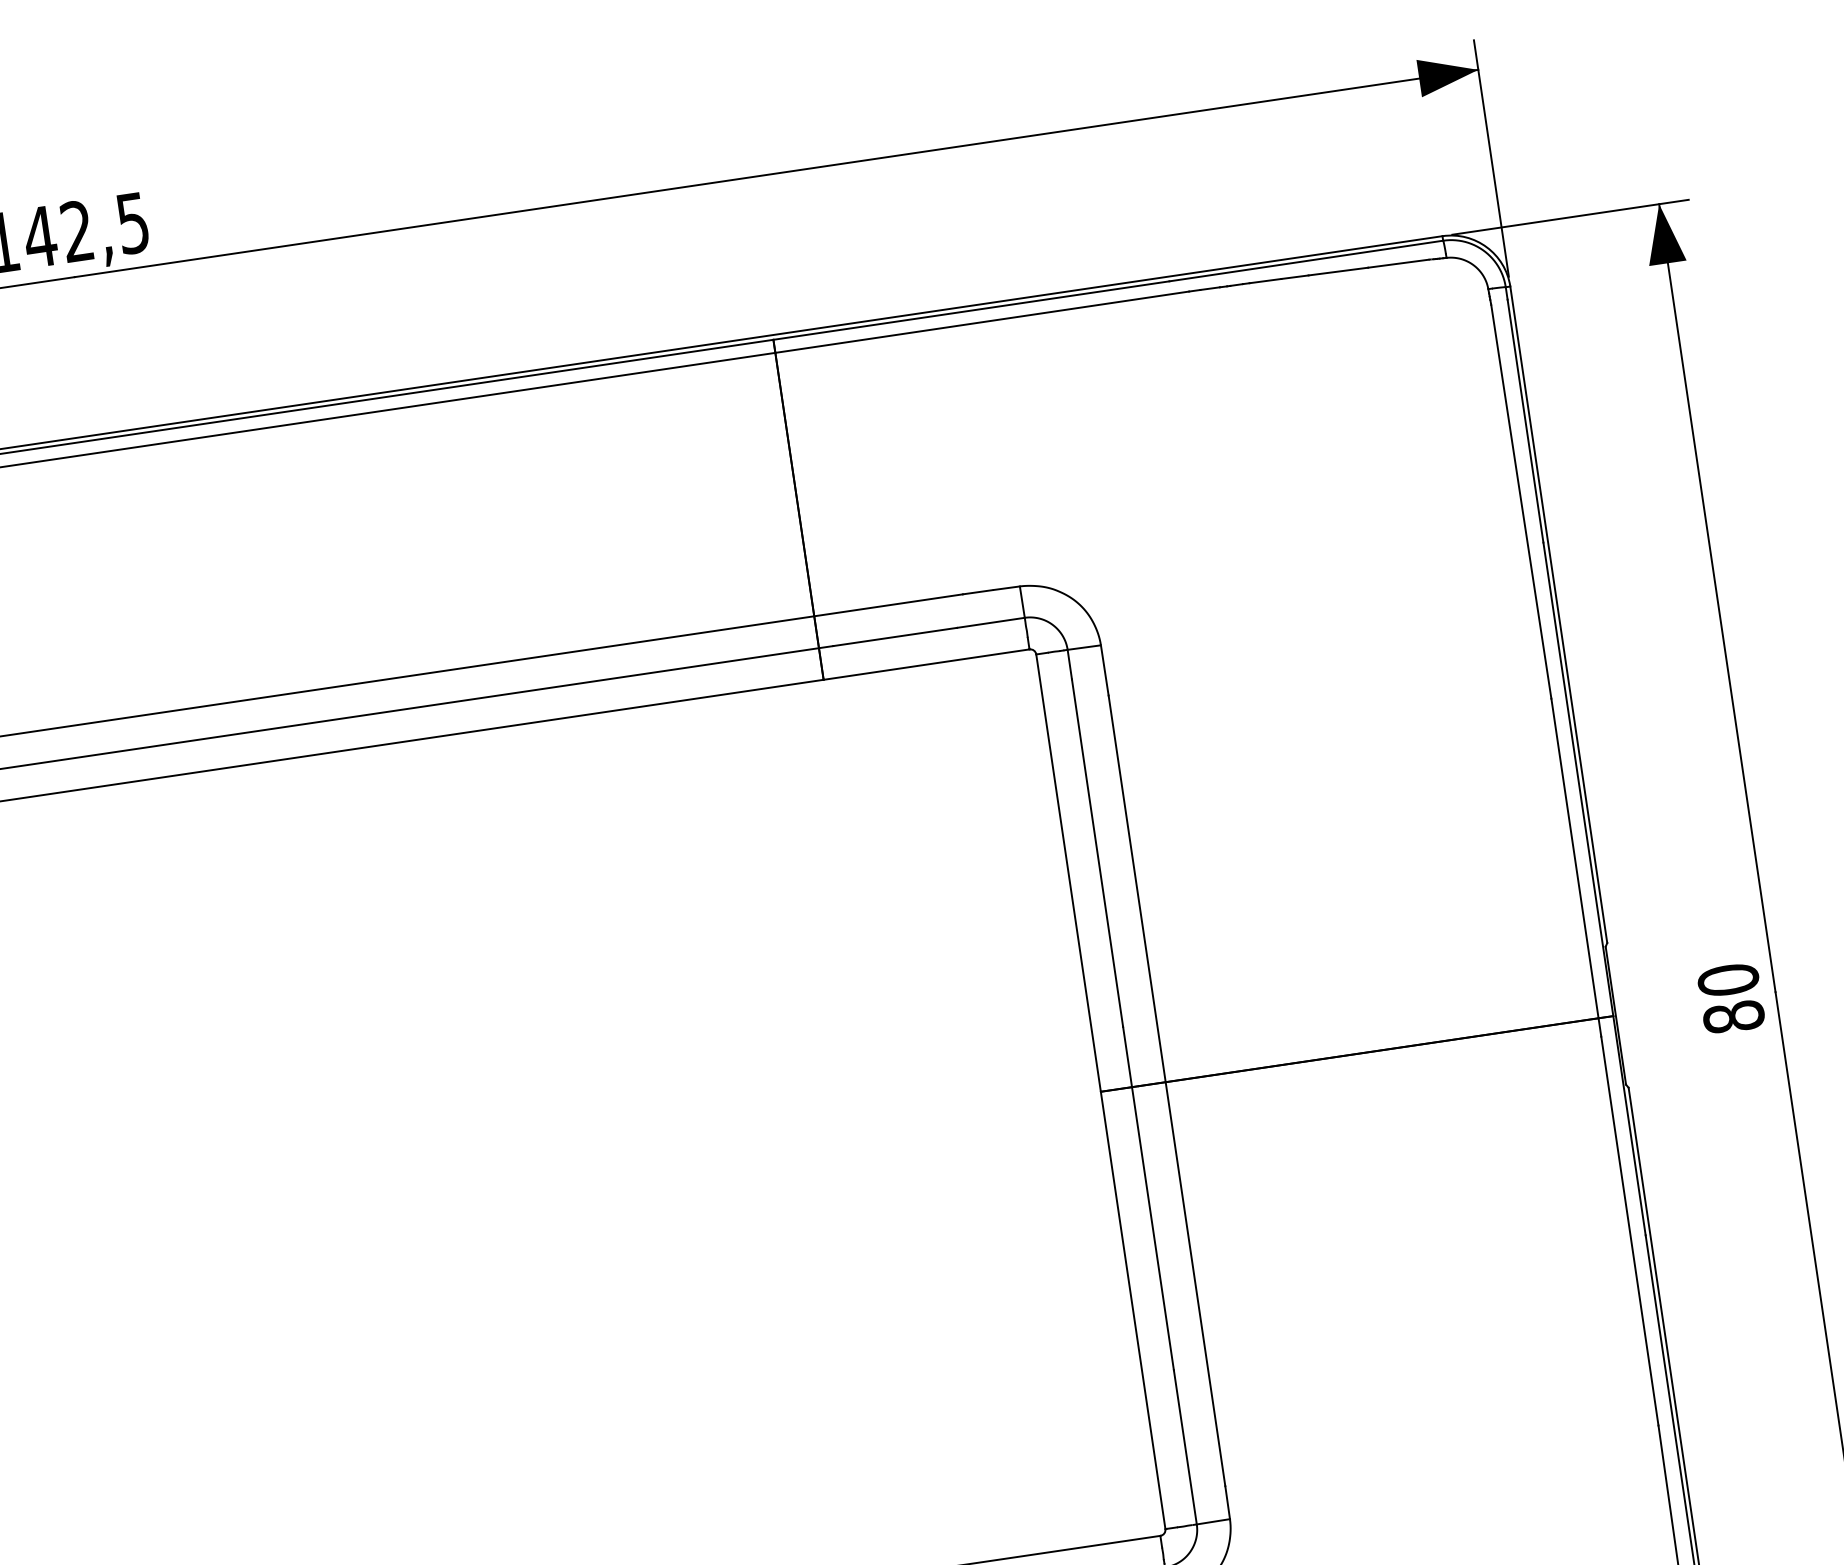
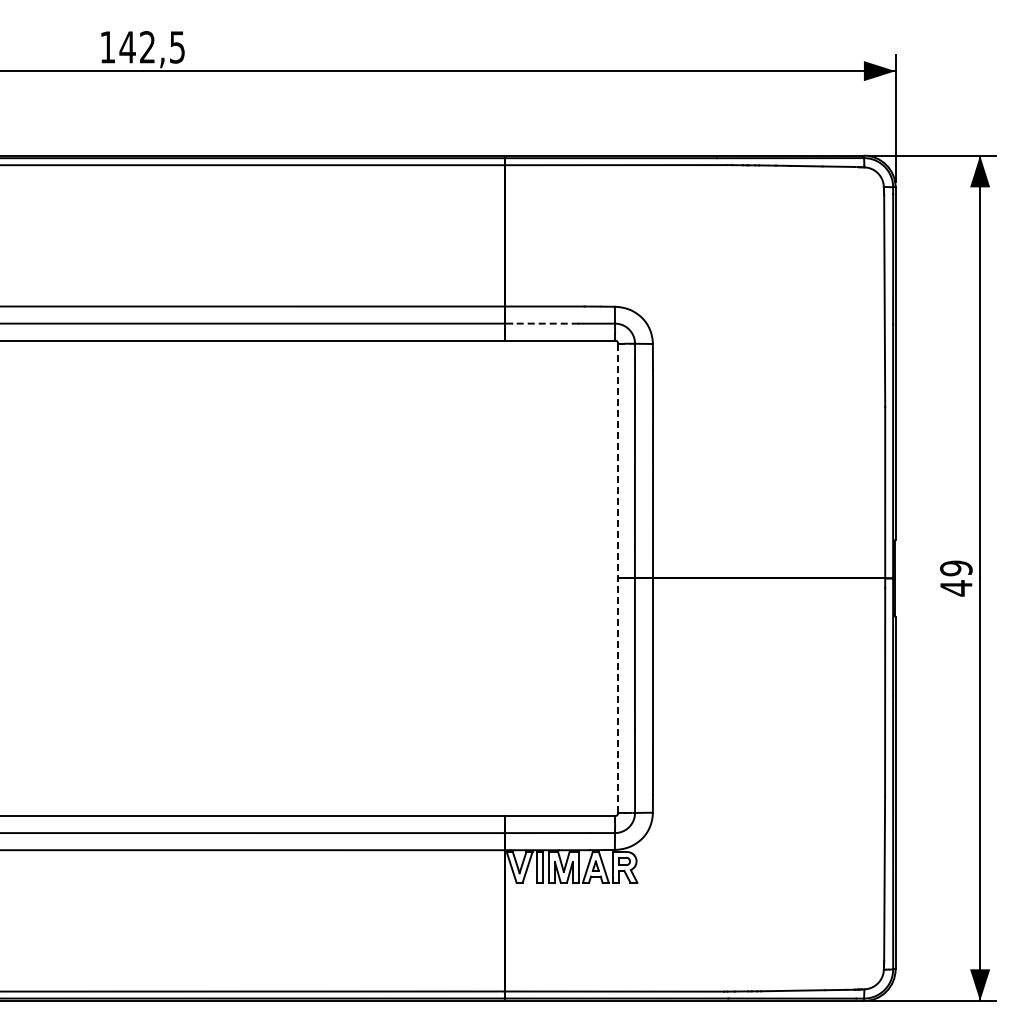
line: (893, 636) -> (544, 323), solid -> dashed
text: (1731, 998) -> (956, 578), 80 -> 49
line: (1101, 1091) -> (618, 578), solid -> dashed

